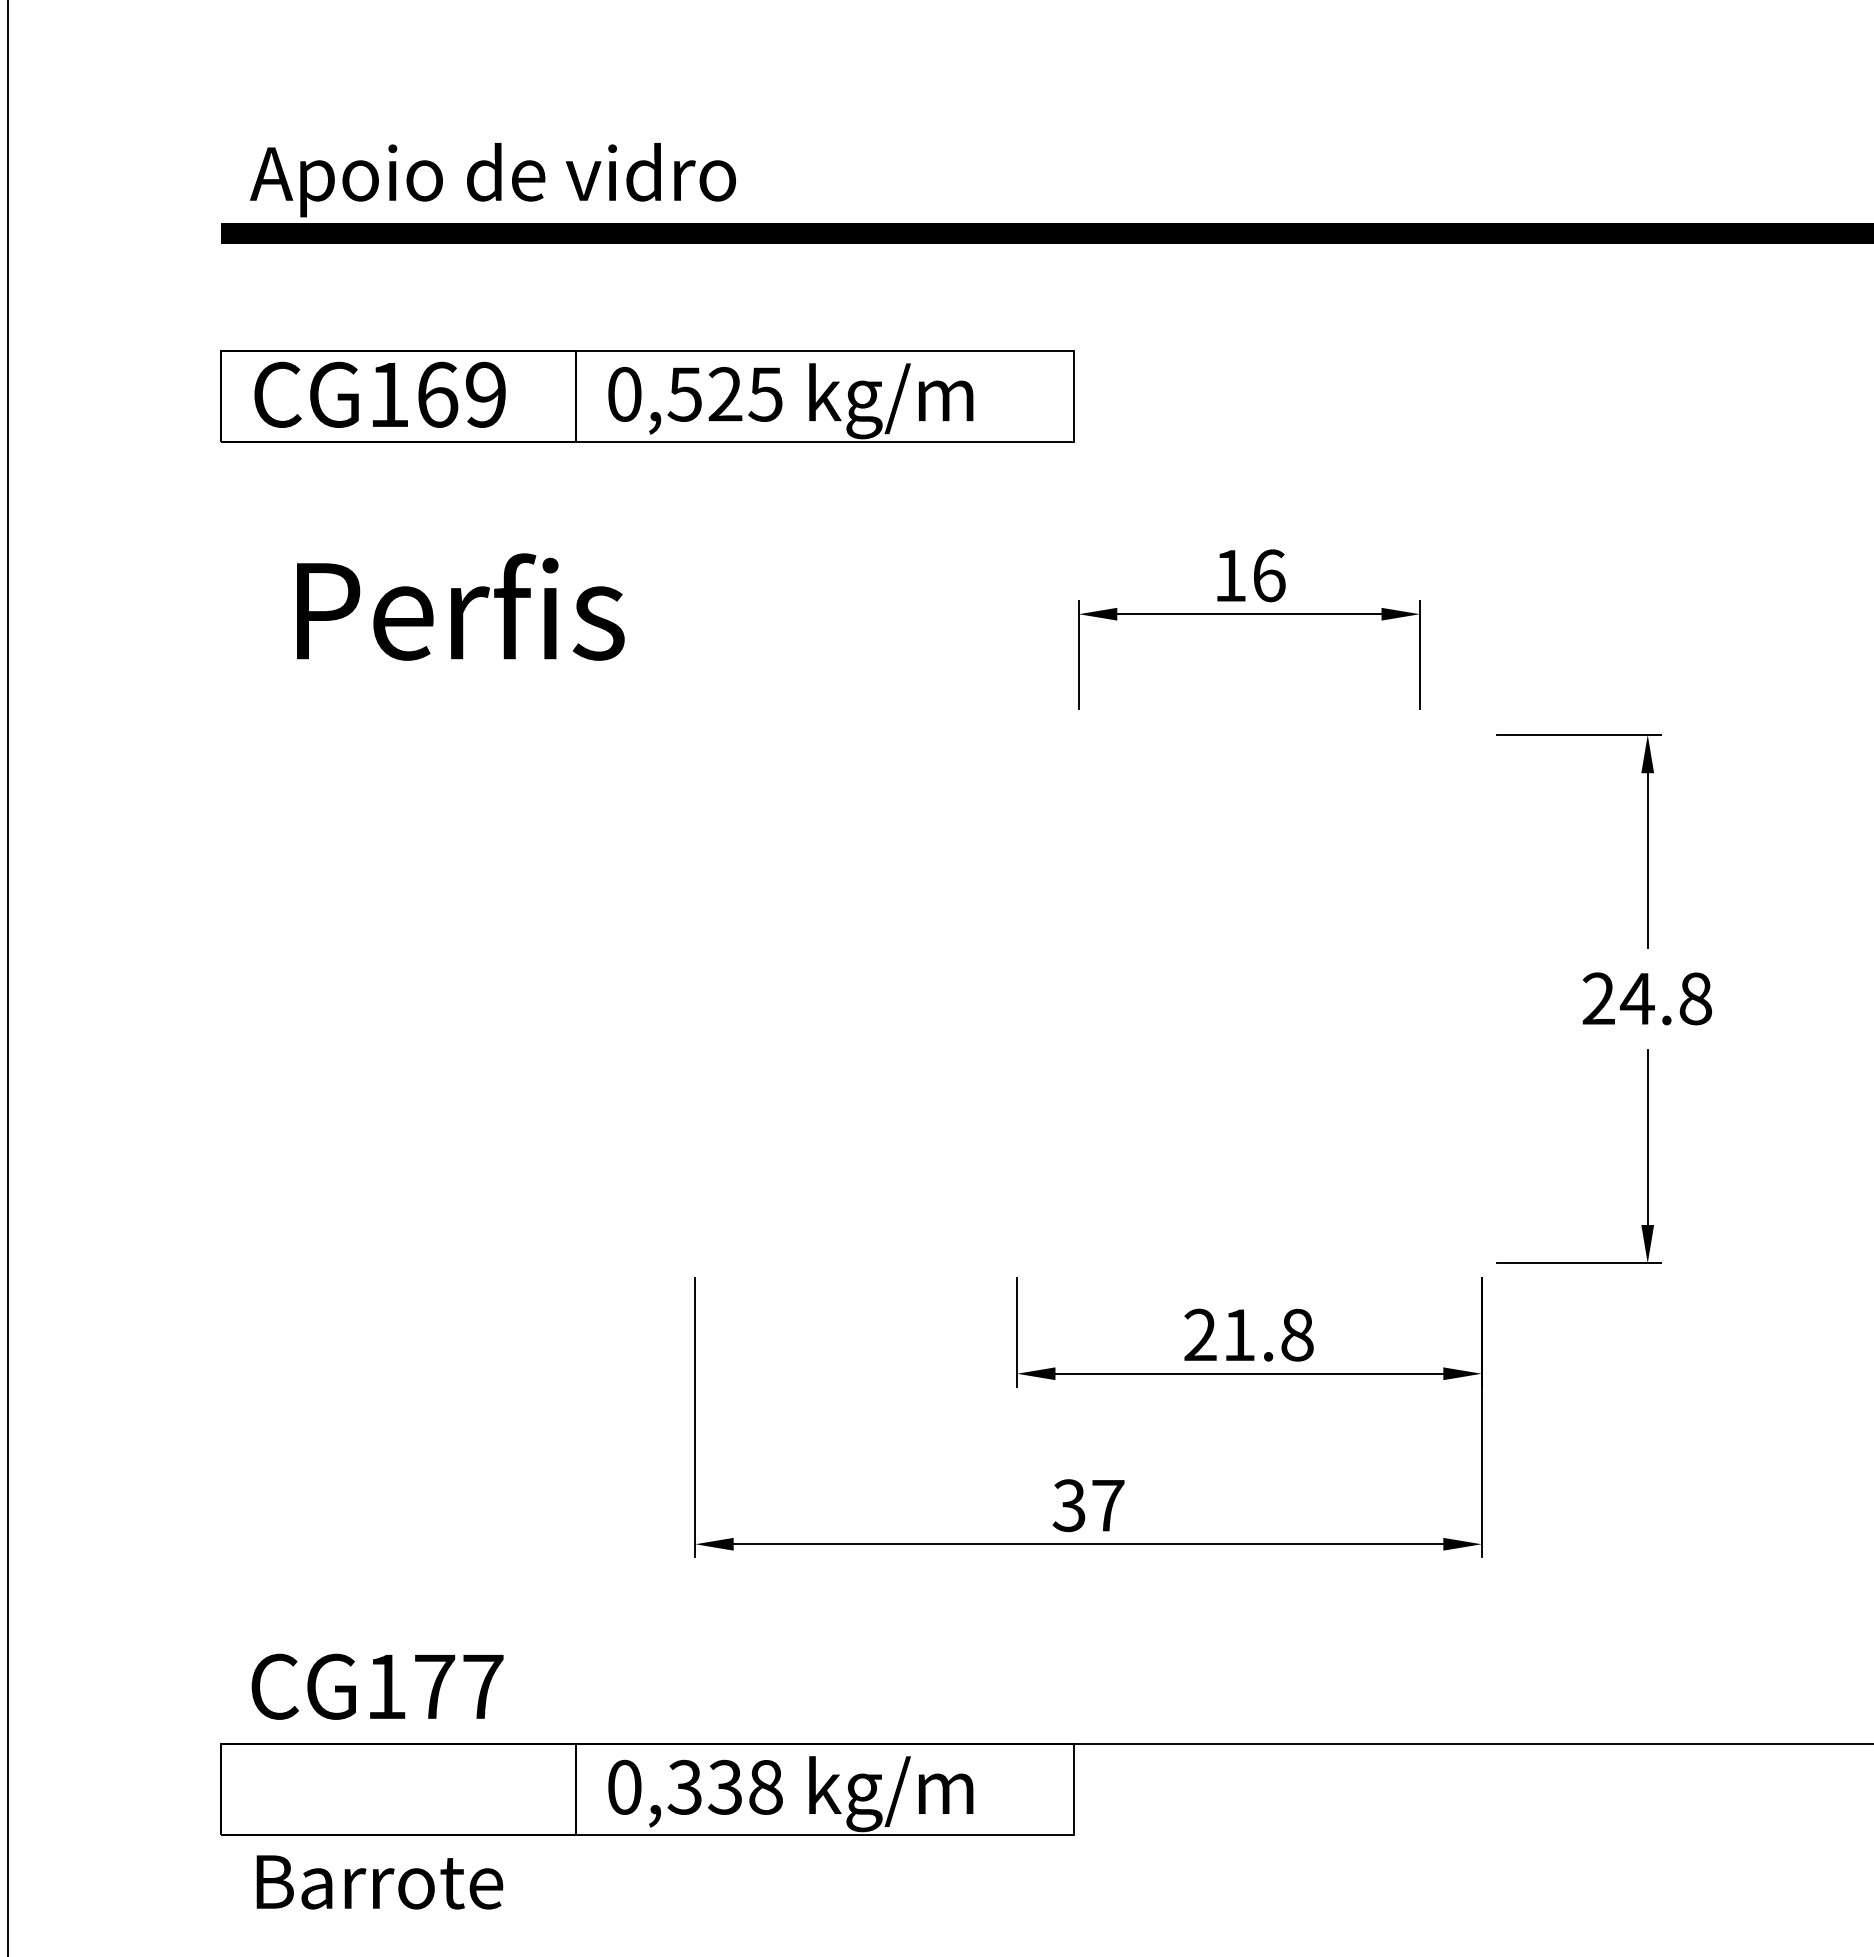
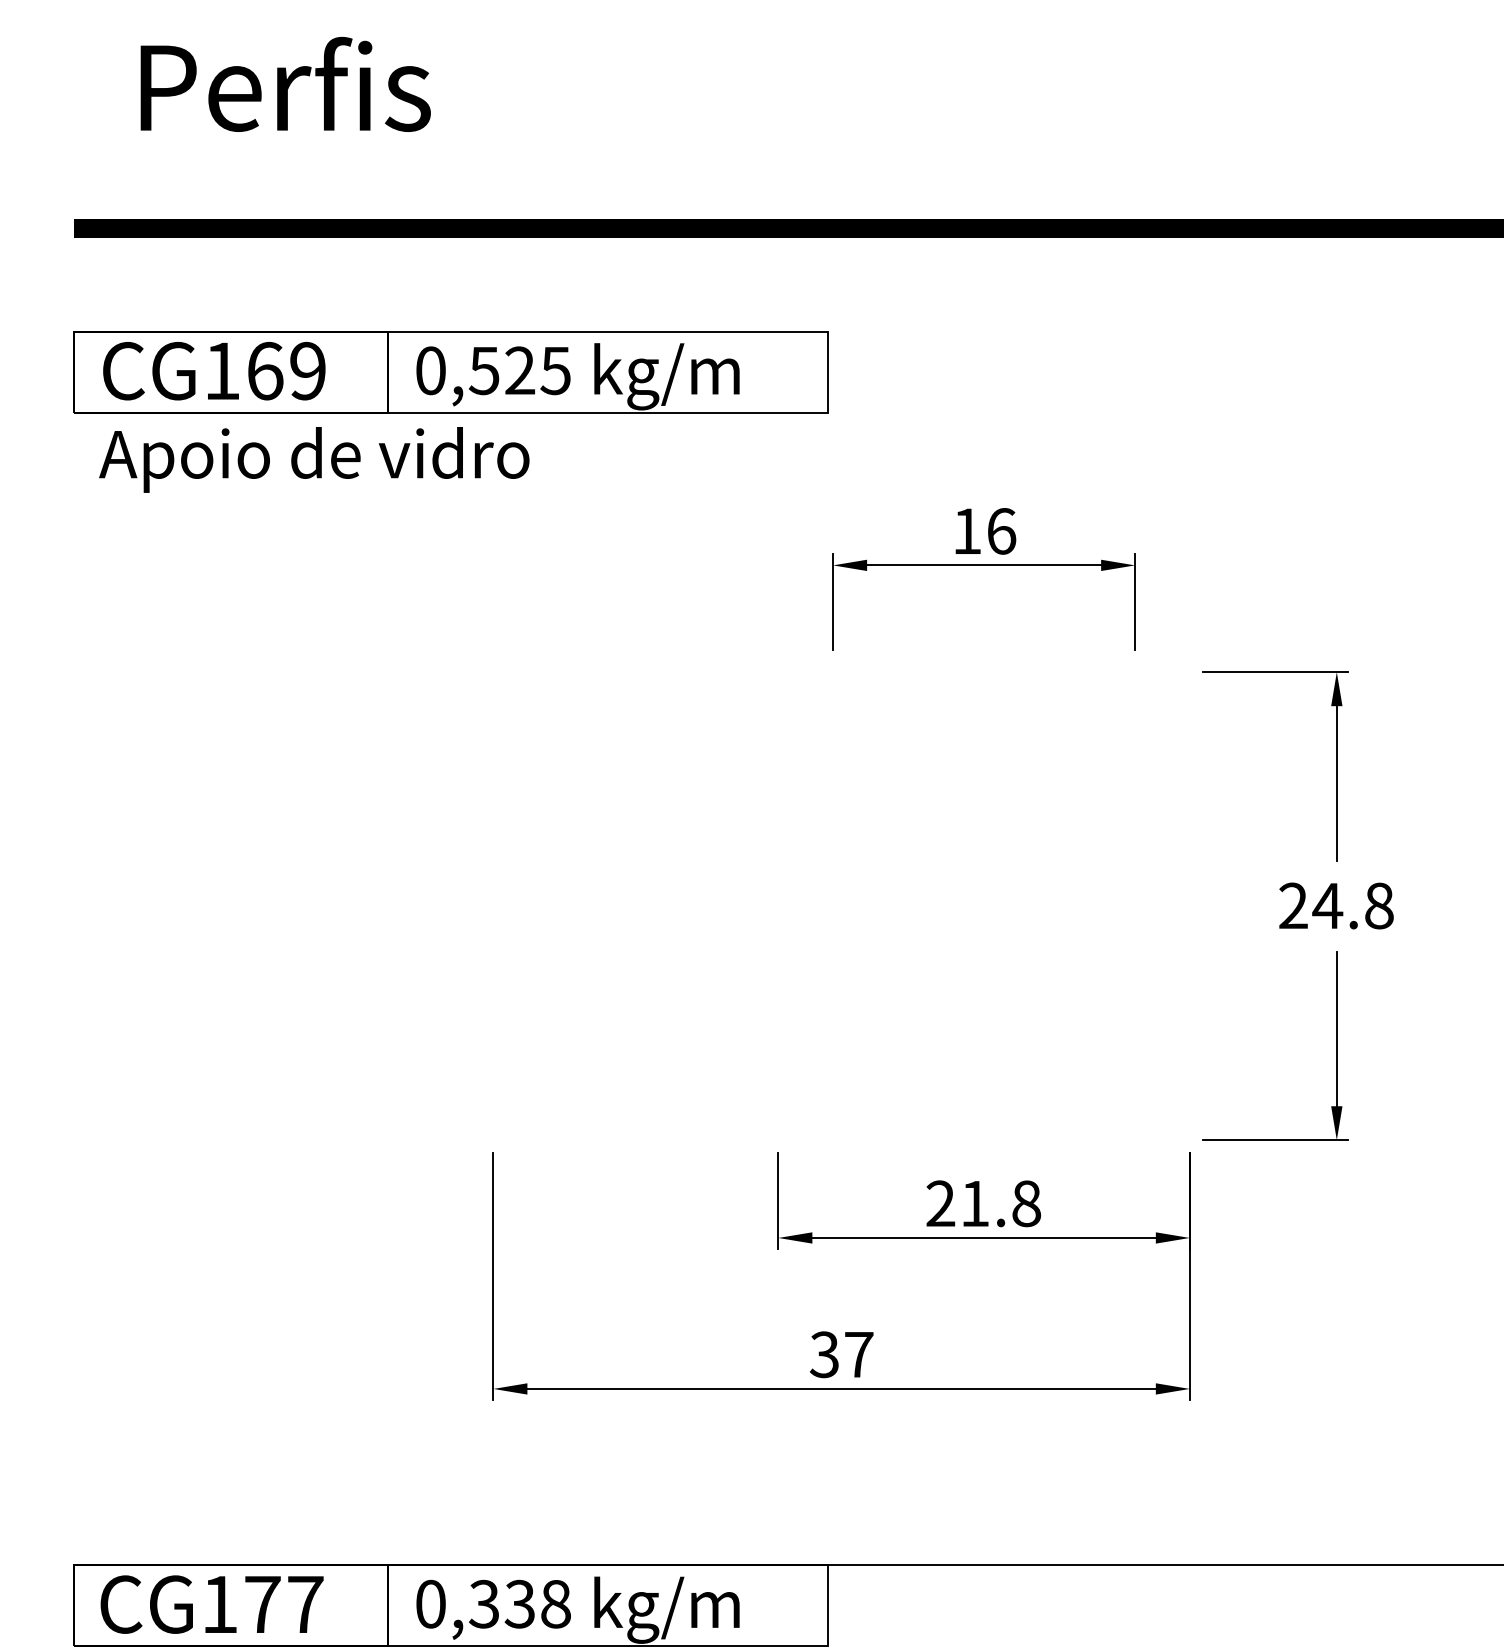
text: (492, 180) -> (313, 460), moved
text: (460, 606) -> (285, 83), moved
text: (377, 1686) -> (212, 1604), moved

